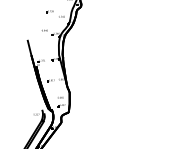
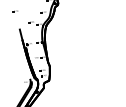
part: (49, 11) -> (15, 11), moved

